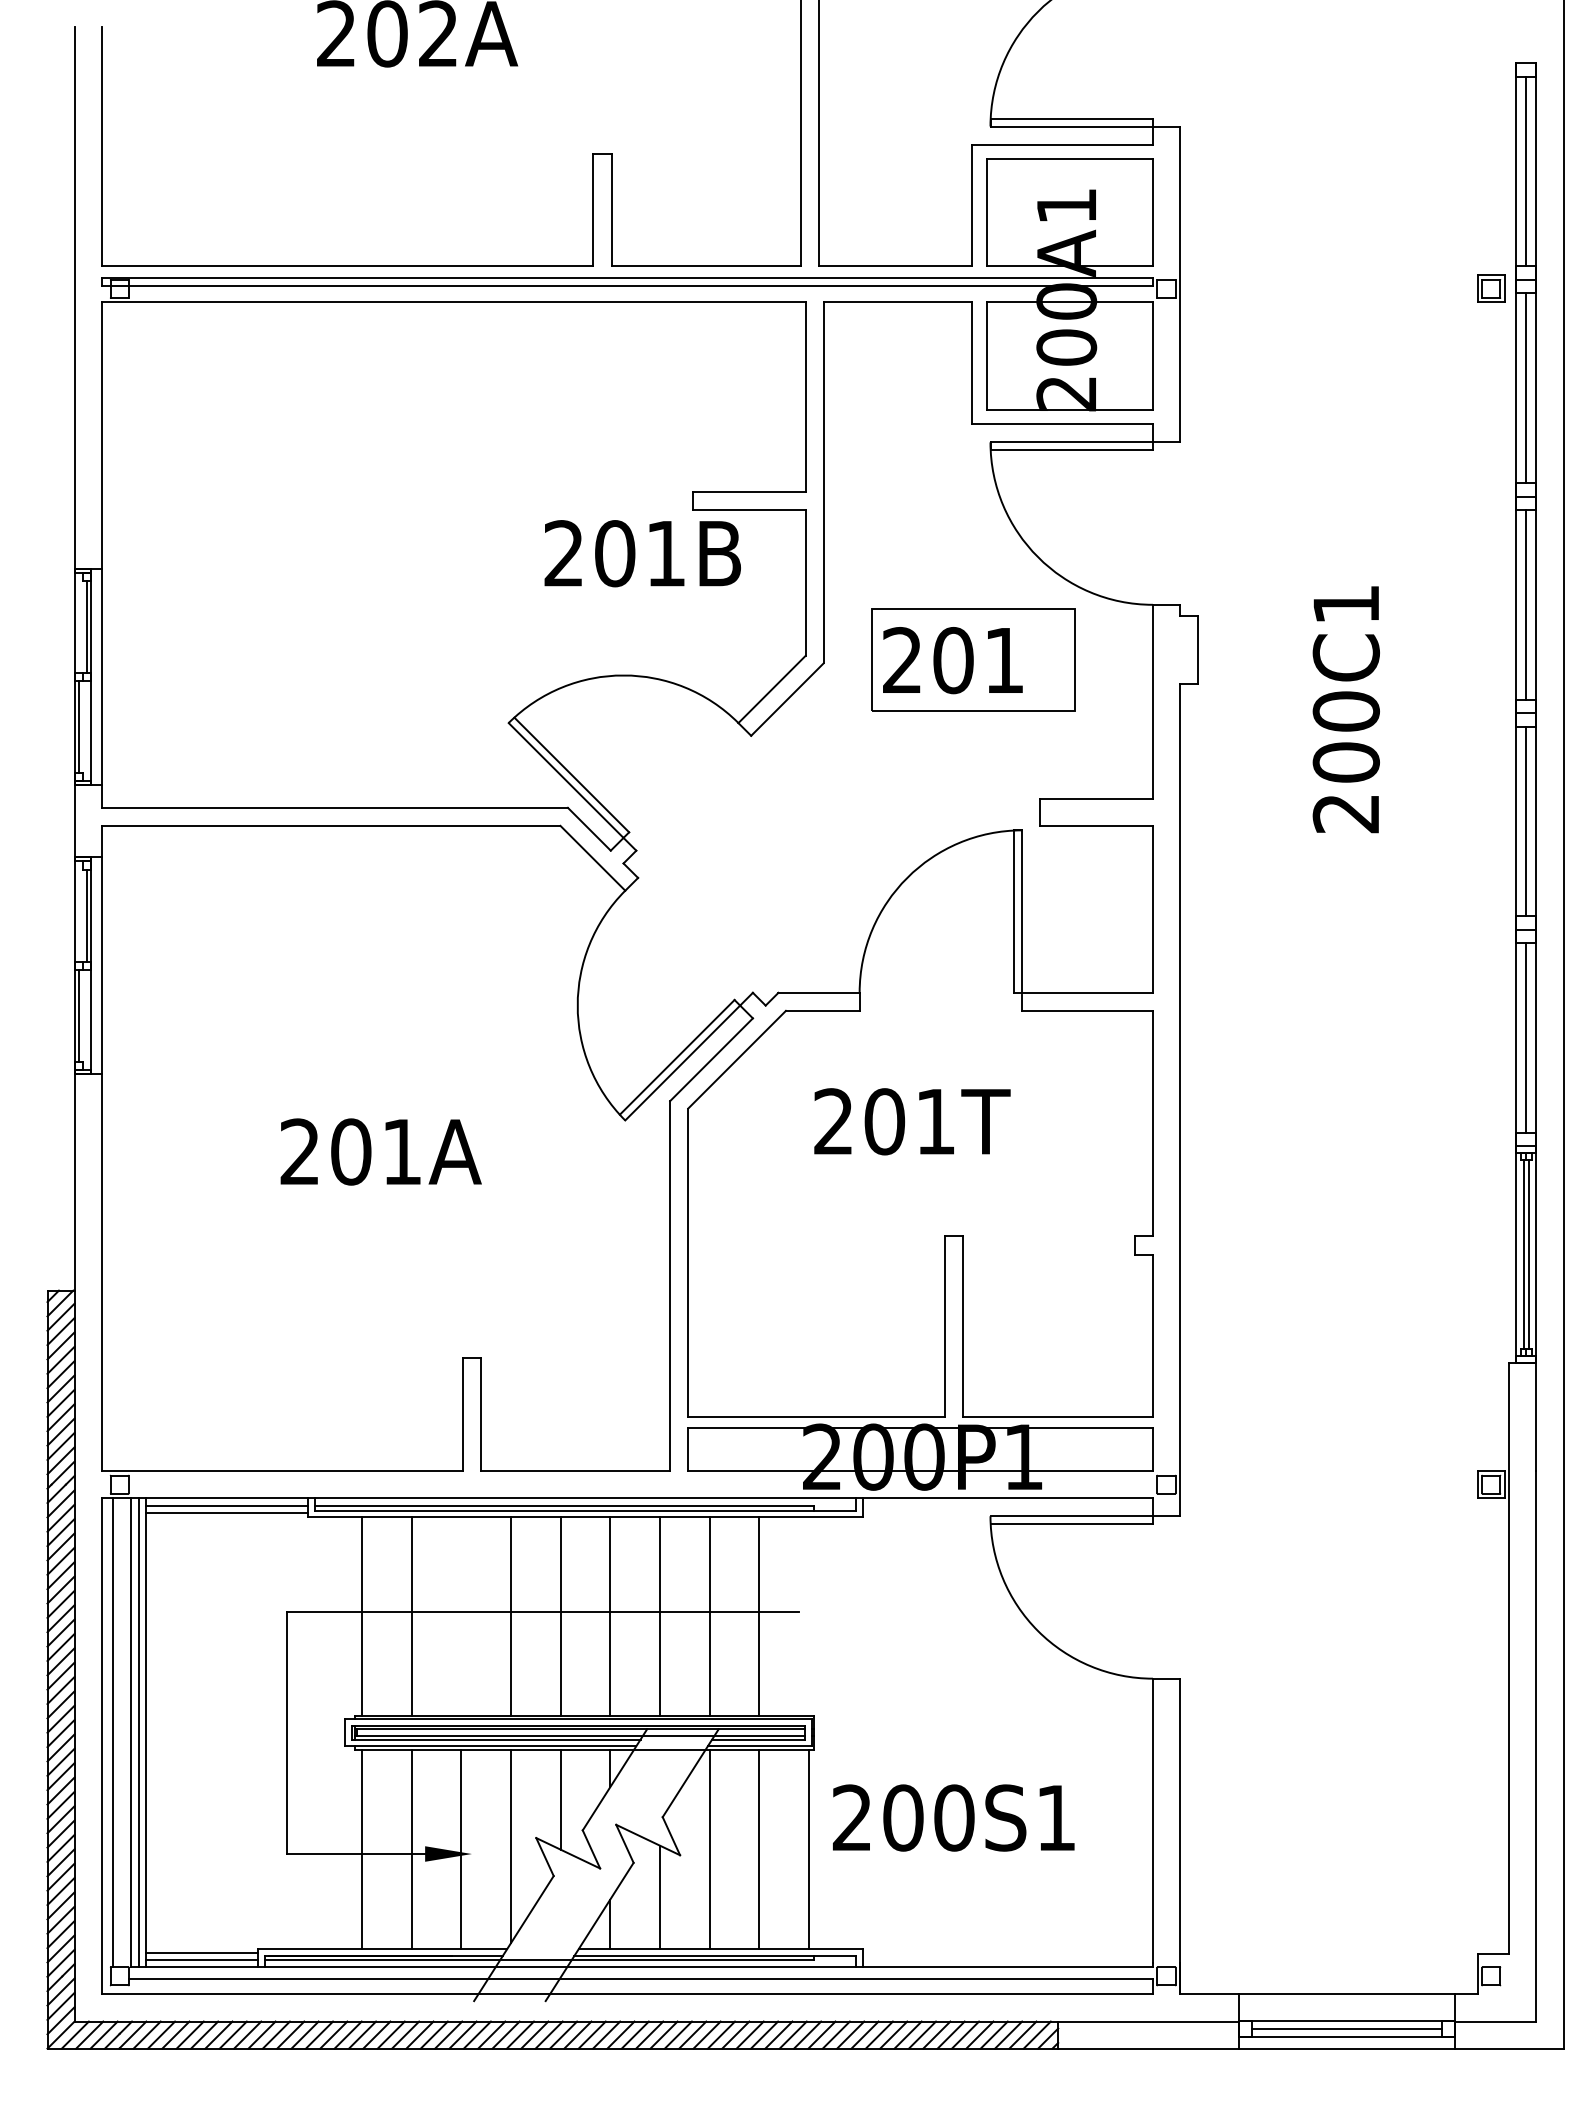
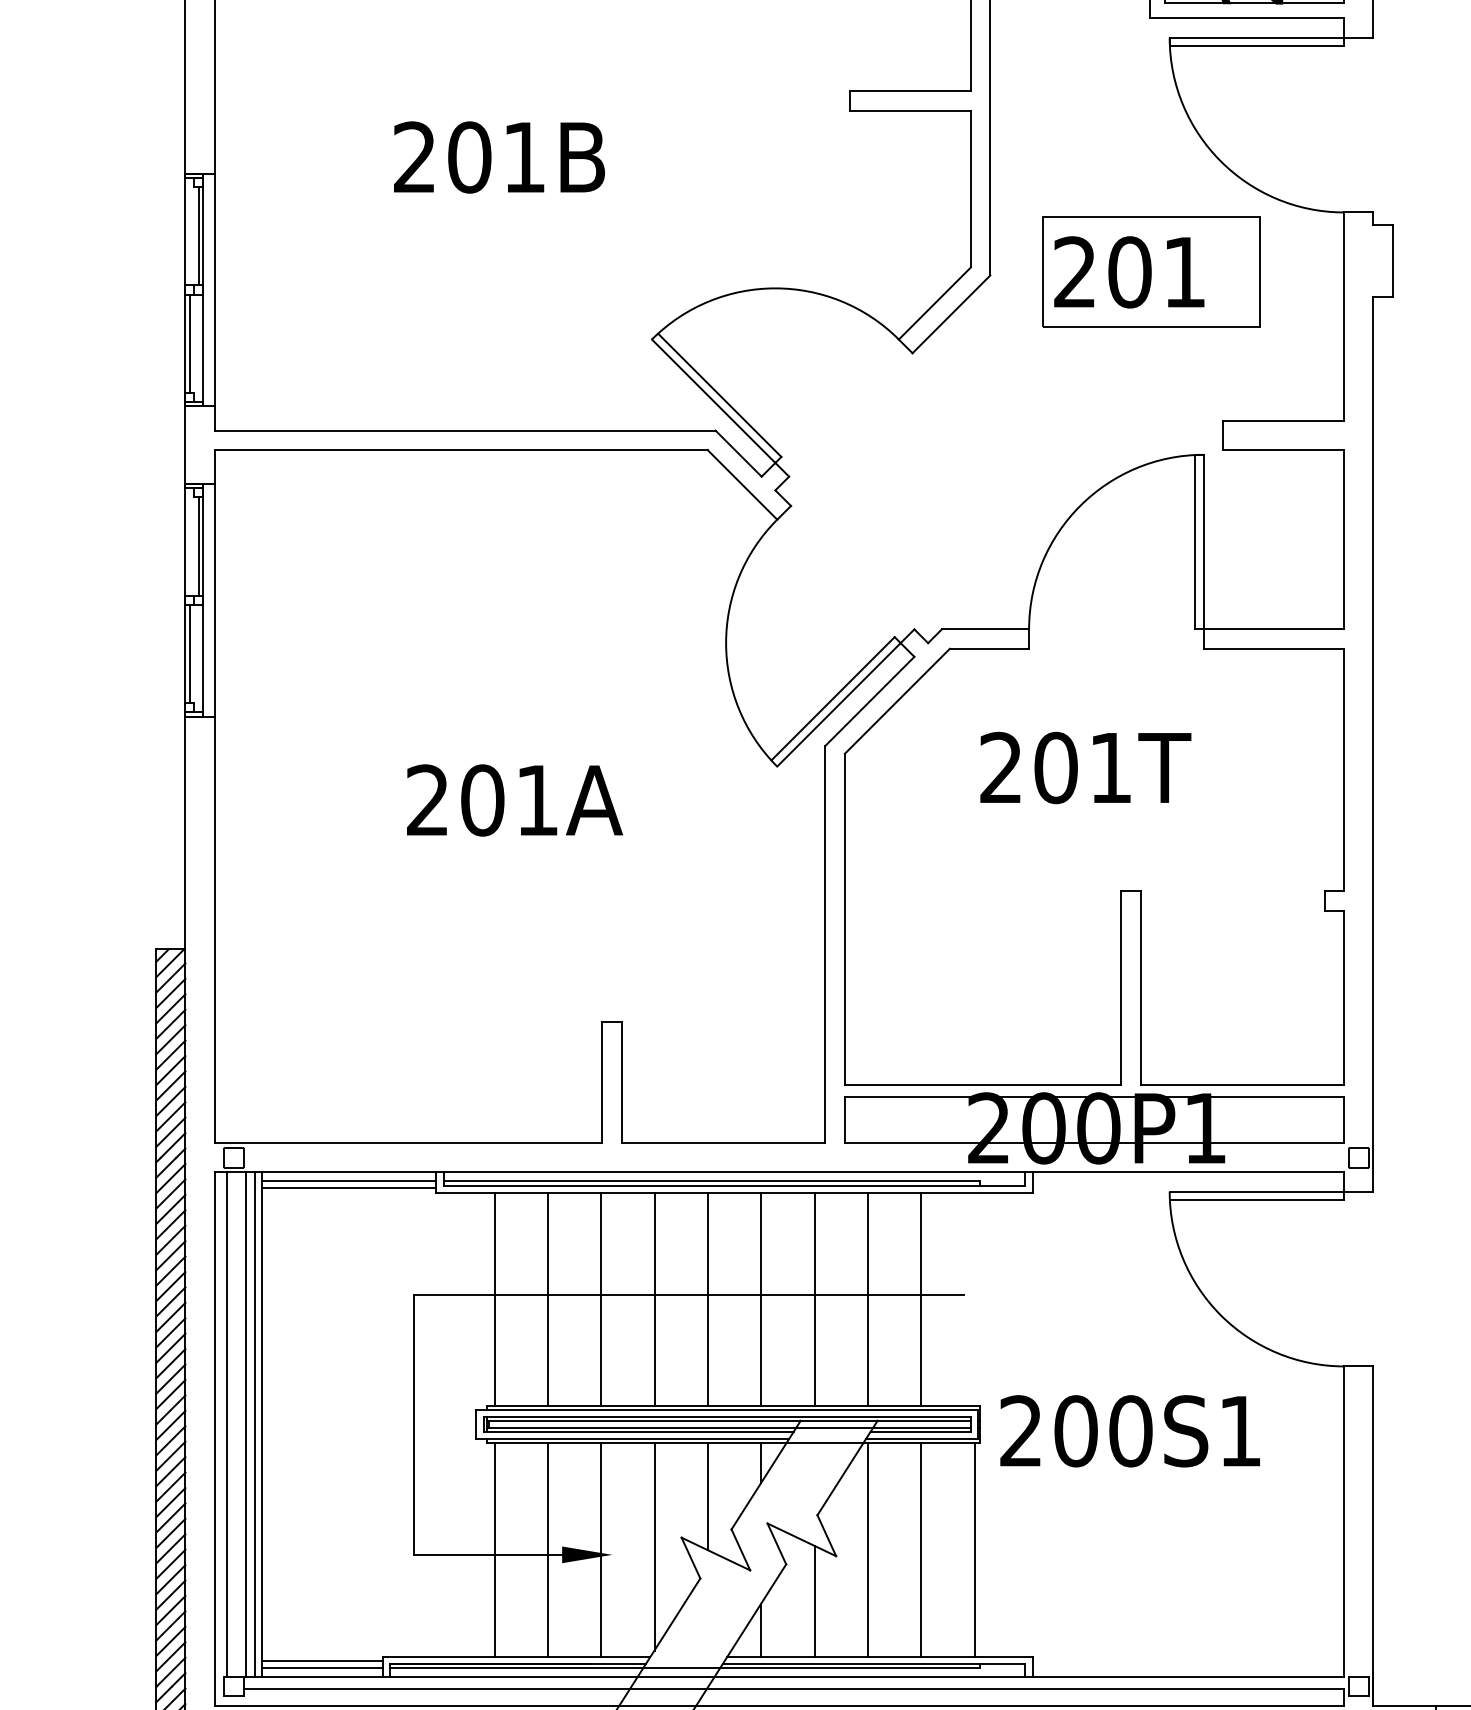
text: (642, 553) -> (499, 157), moved
line: (461, 1616) -> (601, 1299), added
text: (953, 1817) -> (1129, 1430), moved

